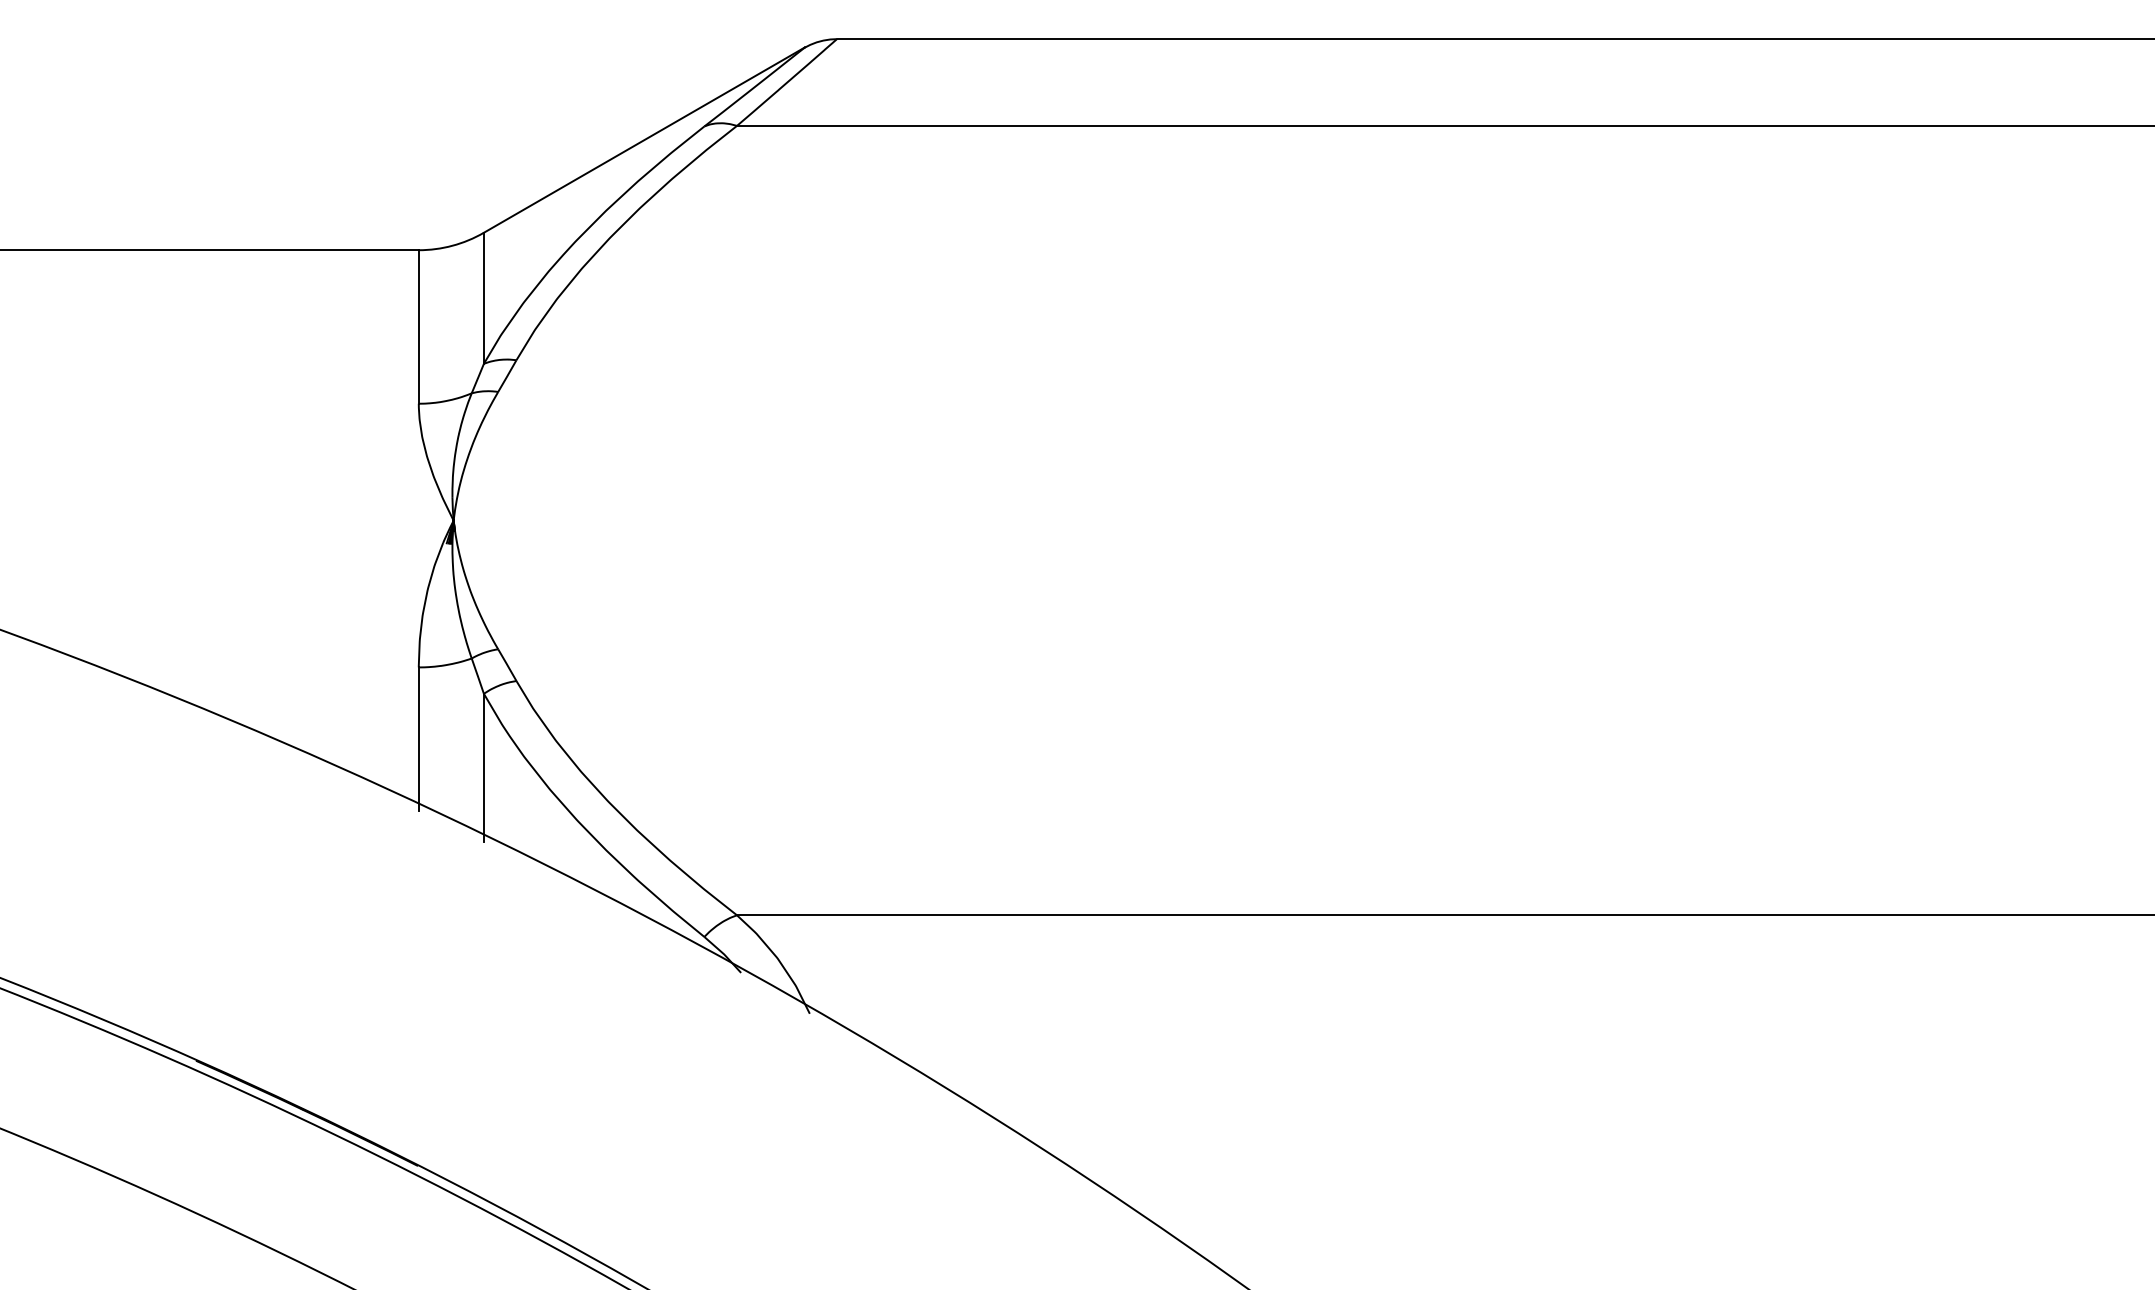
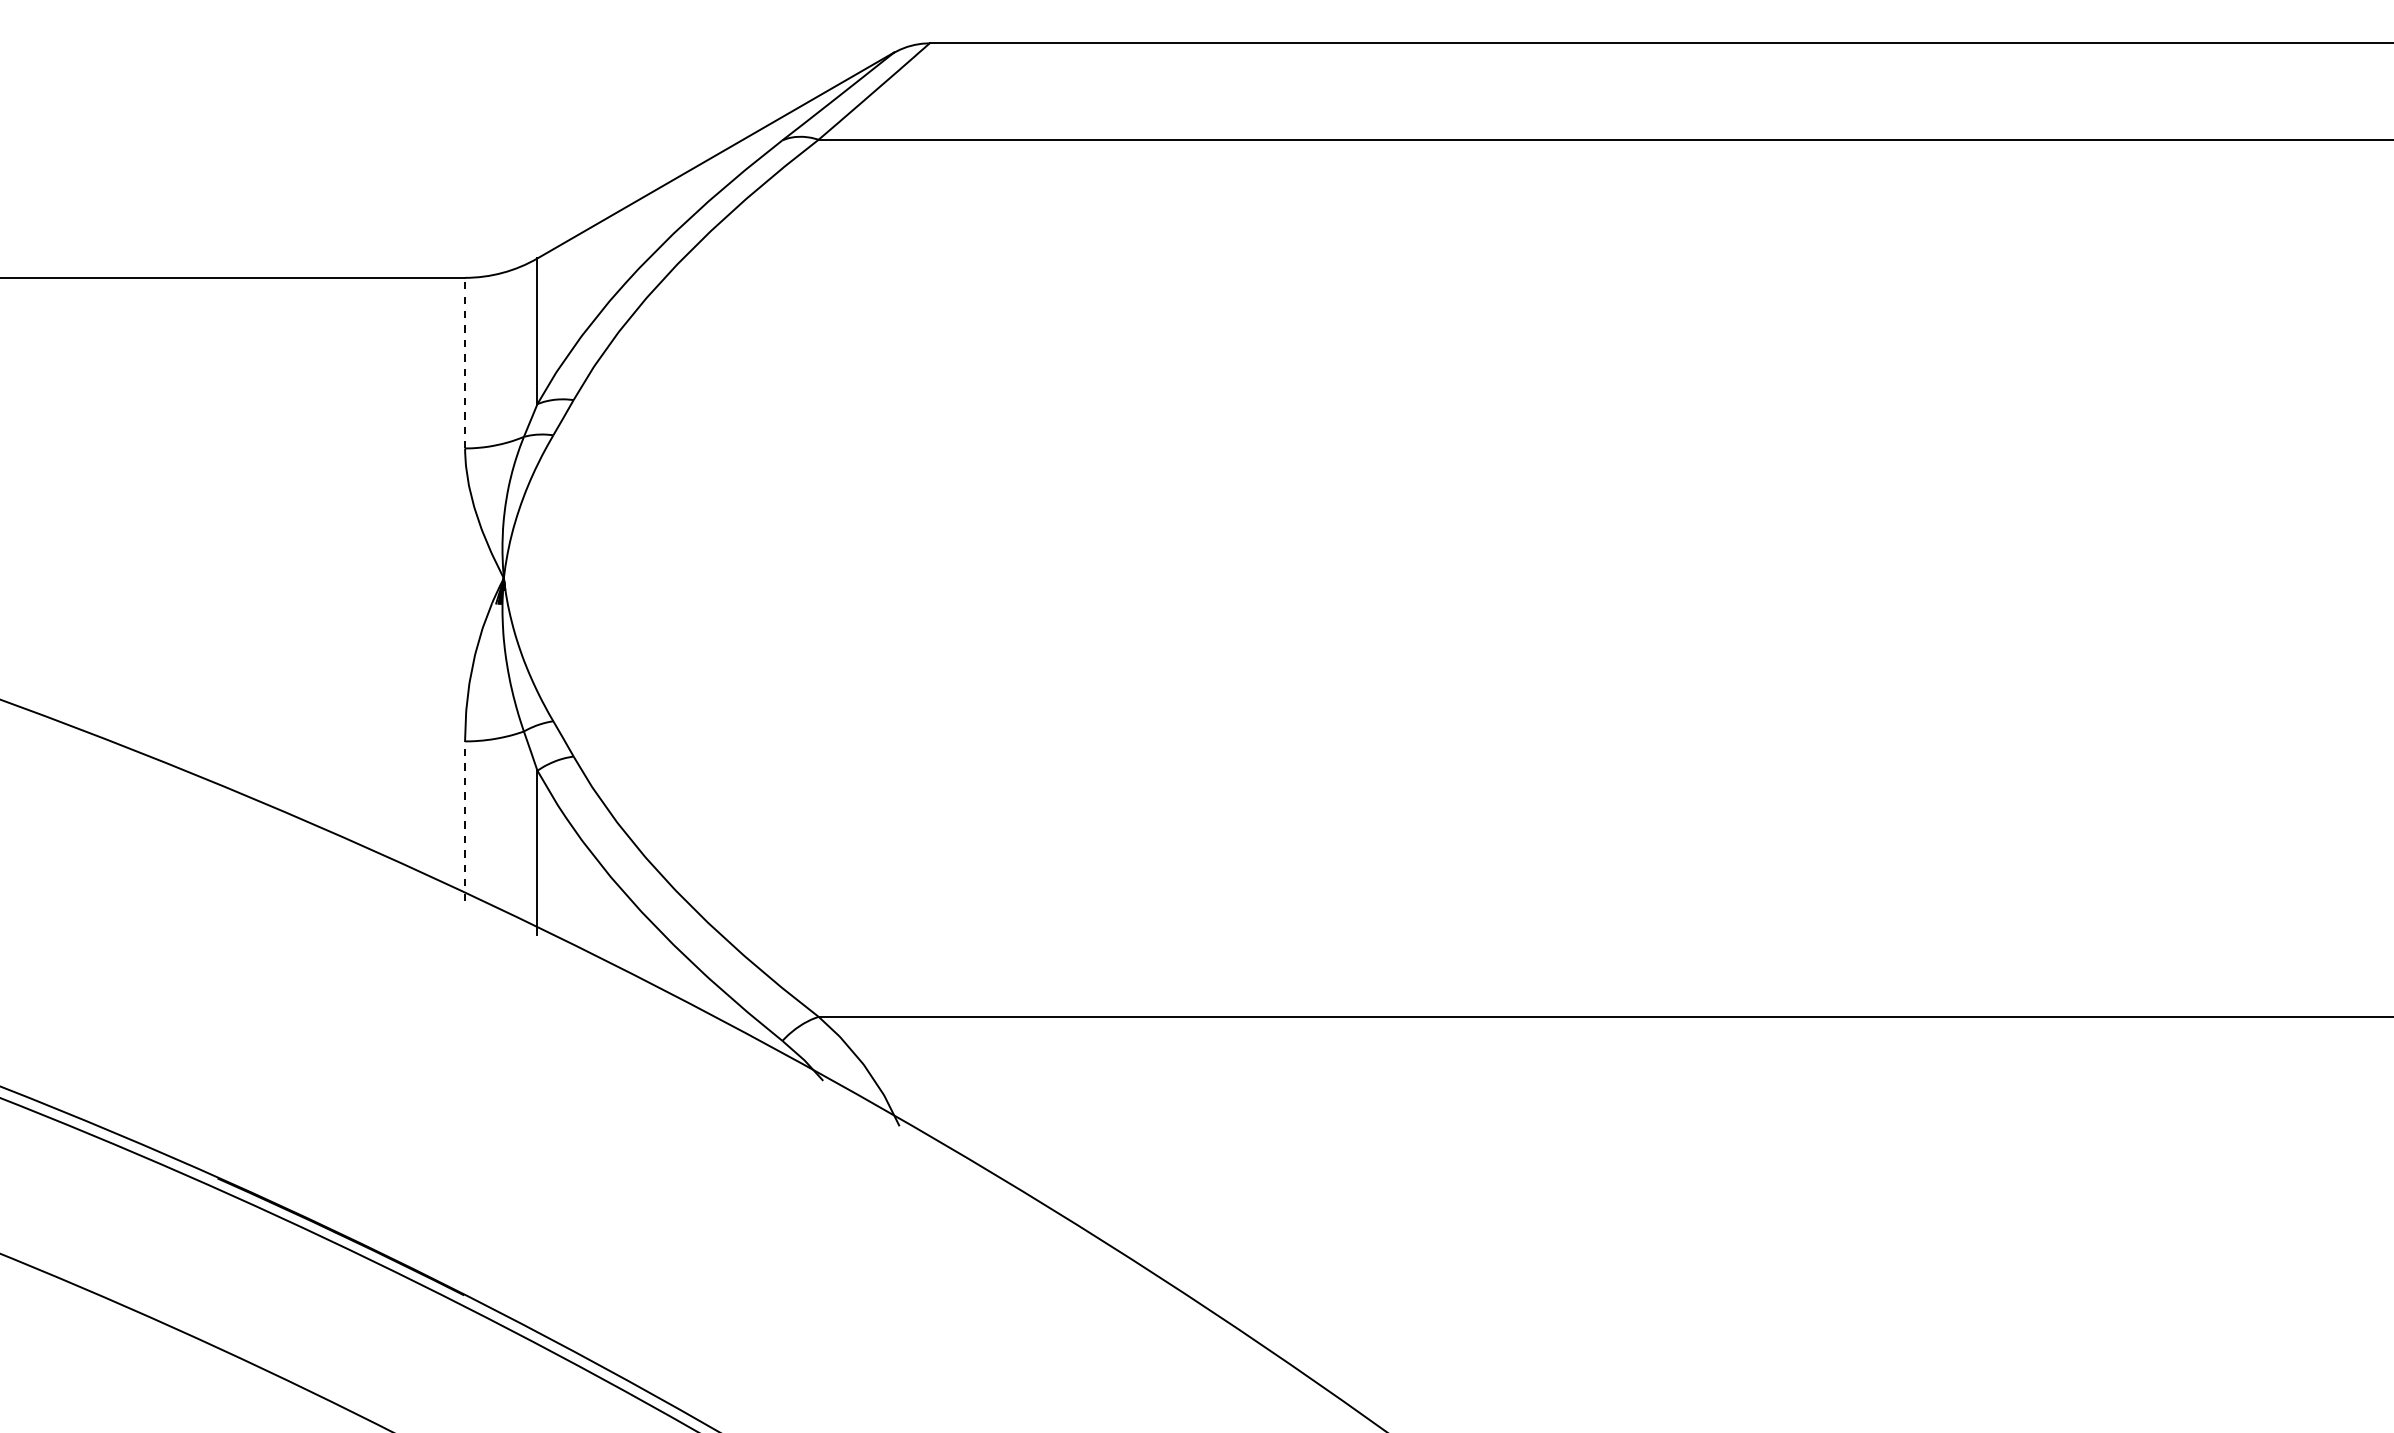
line: (419, 326) -> (465, 362), solid -> dashed
line: (419, 739) -> (465, 821), solid -> dashed

